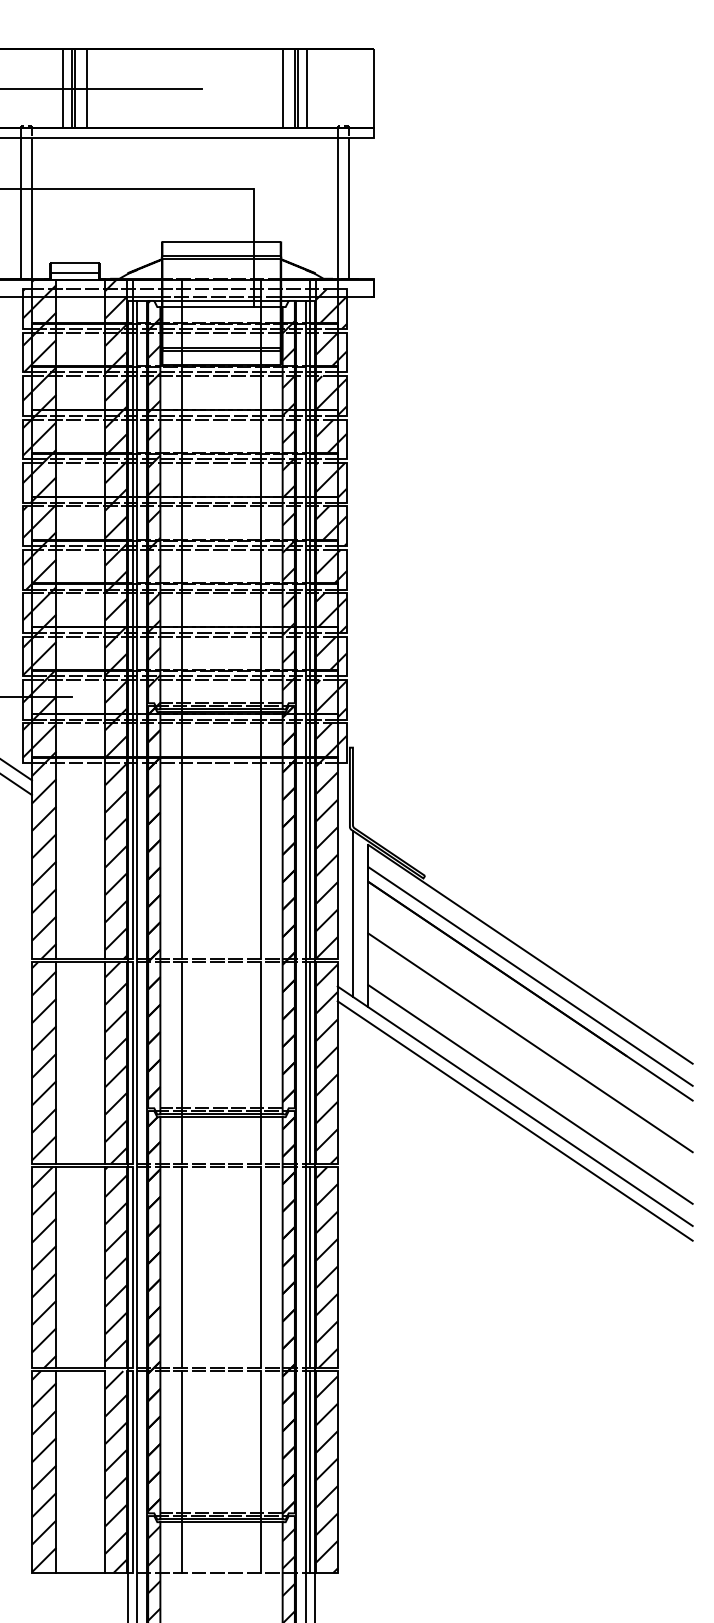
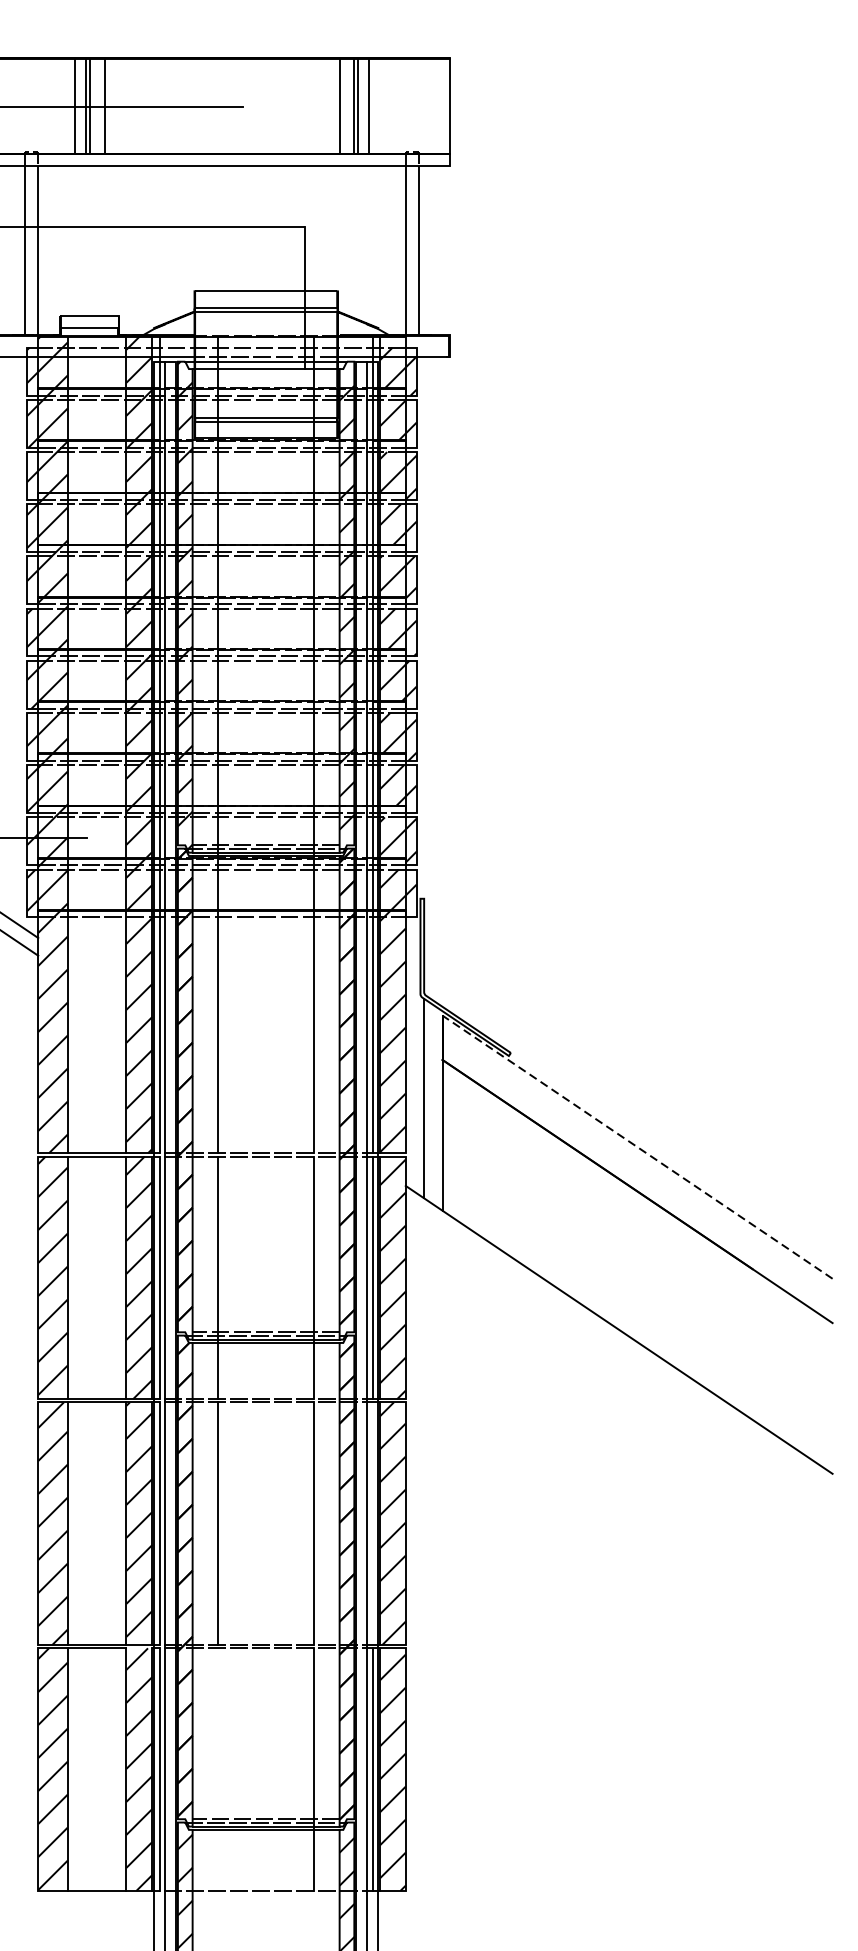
line: (530, 954) -> (637, 1147), solid -> dashed
line: (530, 976) -> (637, 1173), removed
line: (530, 1042) -> (637, 1253), removed
line: (530, 1094) -> (637, 1315), removed
line: (514, 1120) -> (618, 1346), removed
line: (310, 1267) -> (373, 1523), removed
line: (181, 1471) -> (218, 1768), removed

